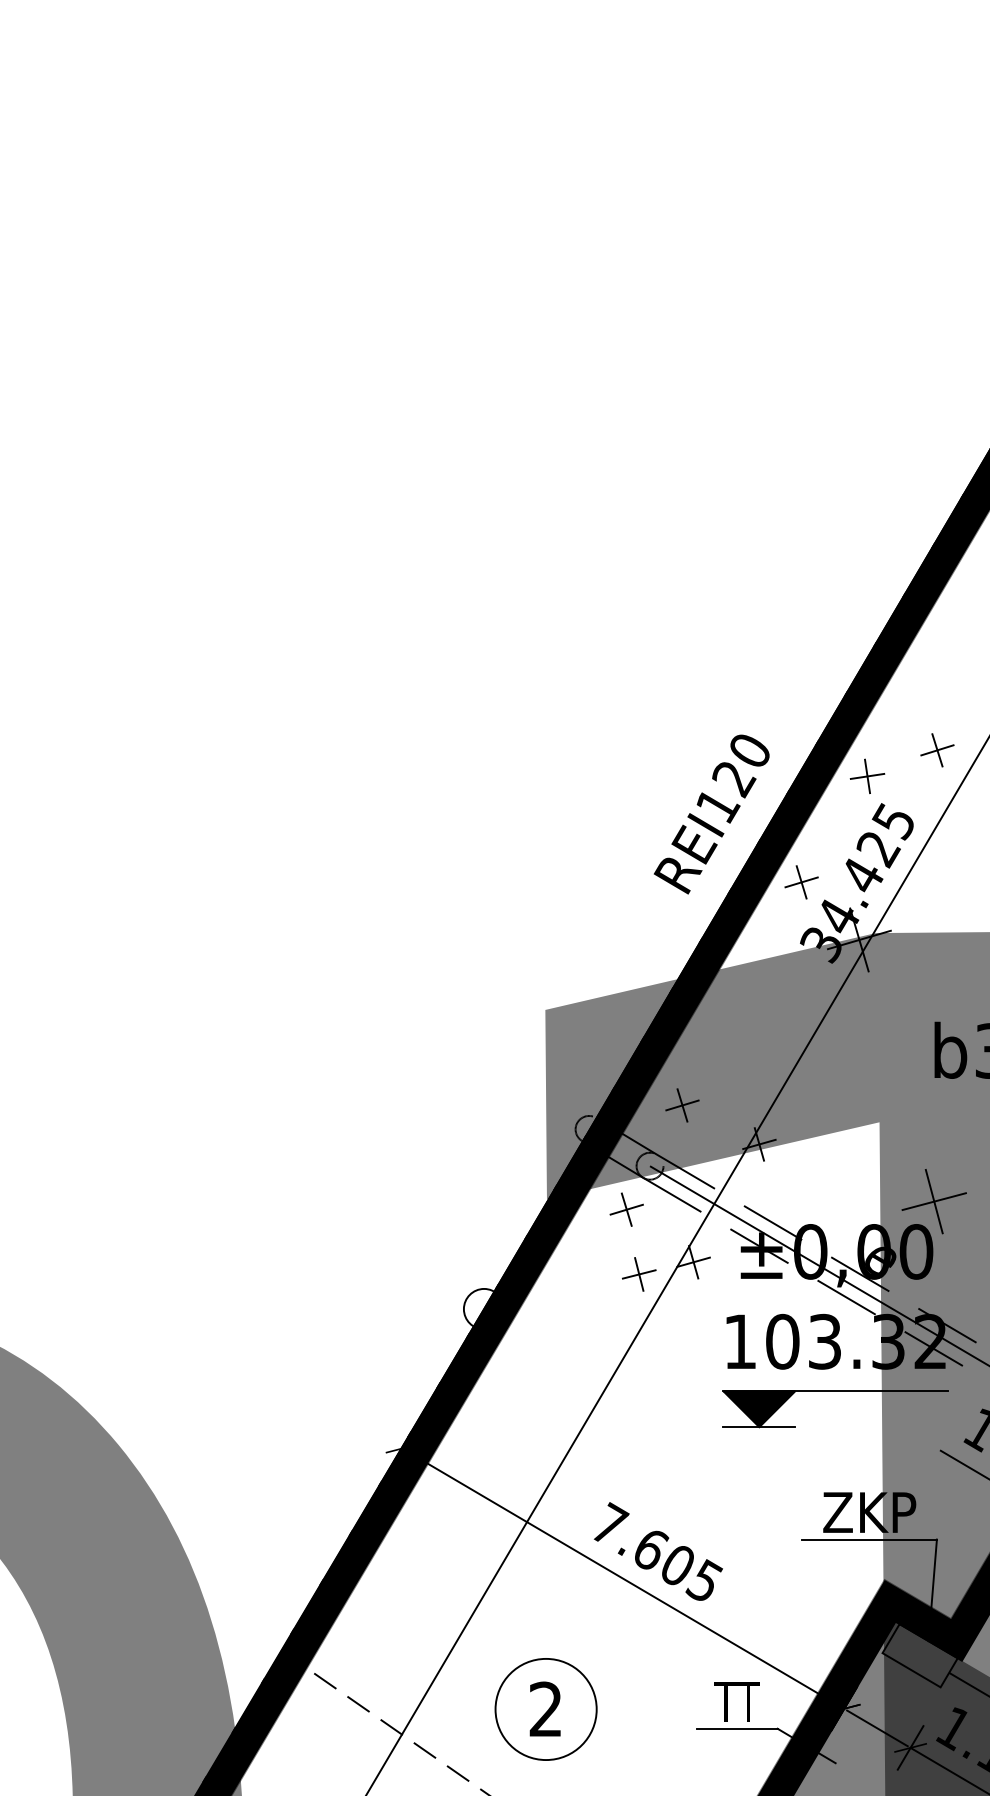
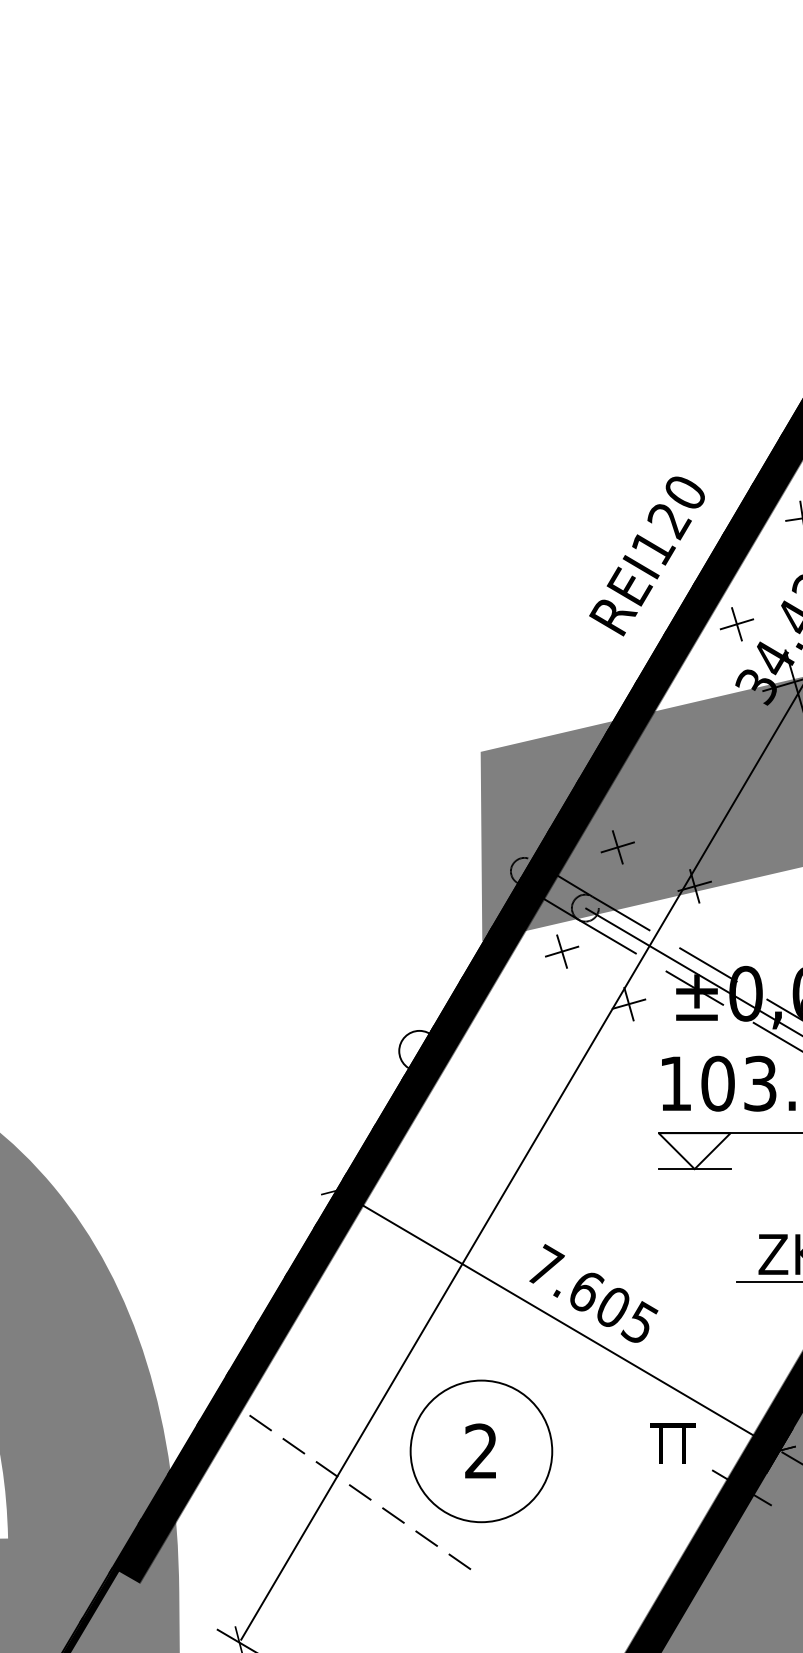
part: (639, 1274) -> (574, 1016), removed
fill: (759, 1409) -> (694, 1151), removed
circle: (545, 1709) -> (480, 1451), size x1.4
line: (736, 1728) -> (671, 1470), removed

